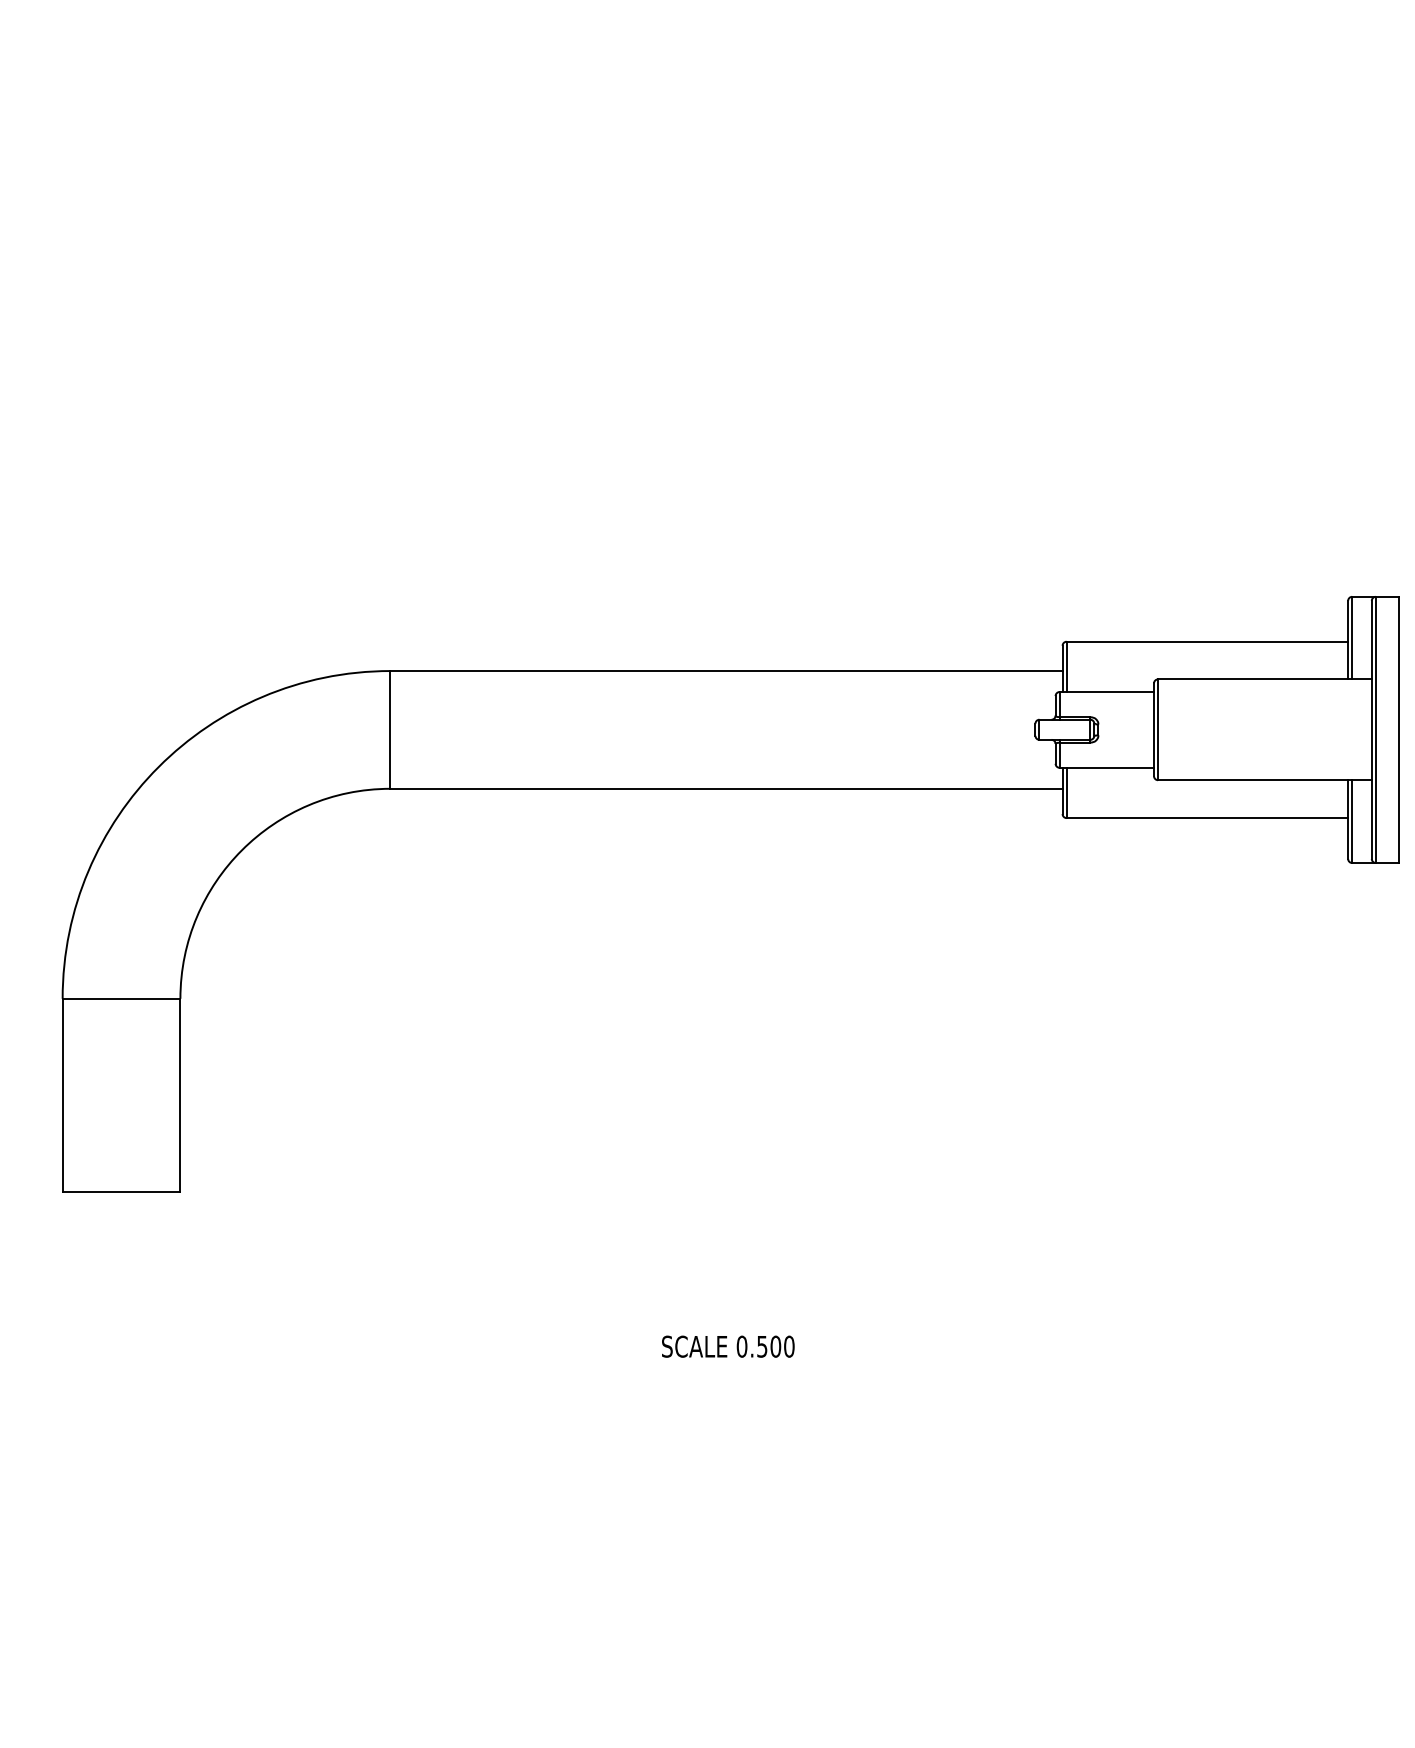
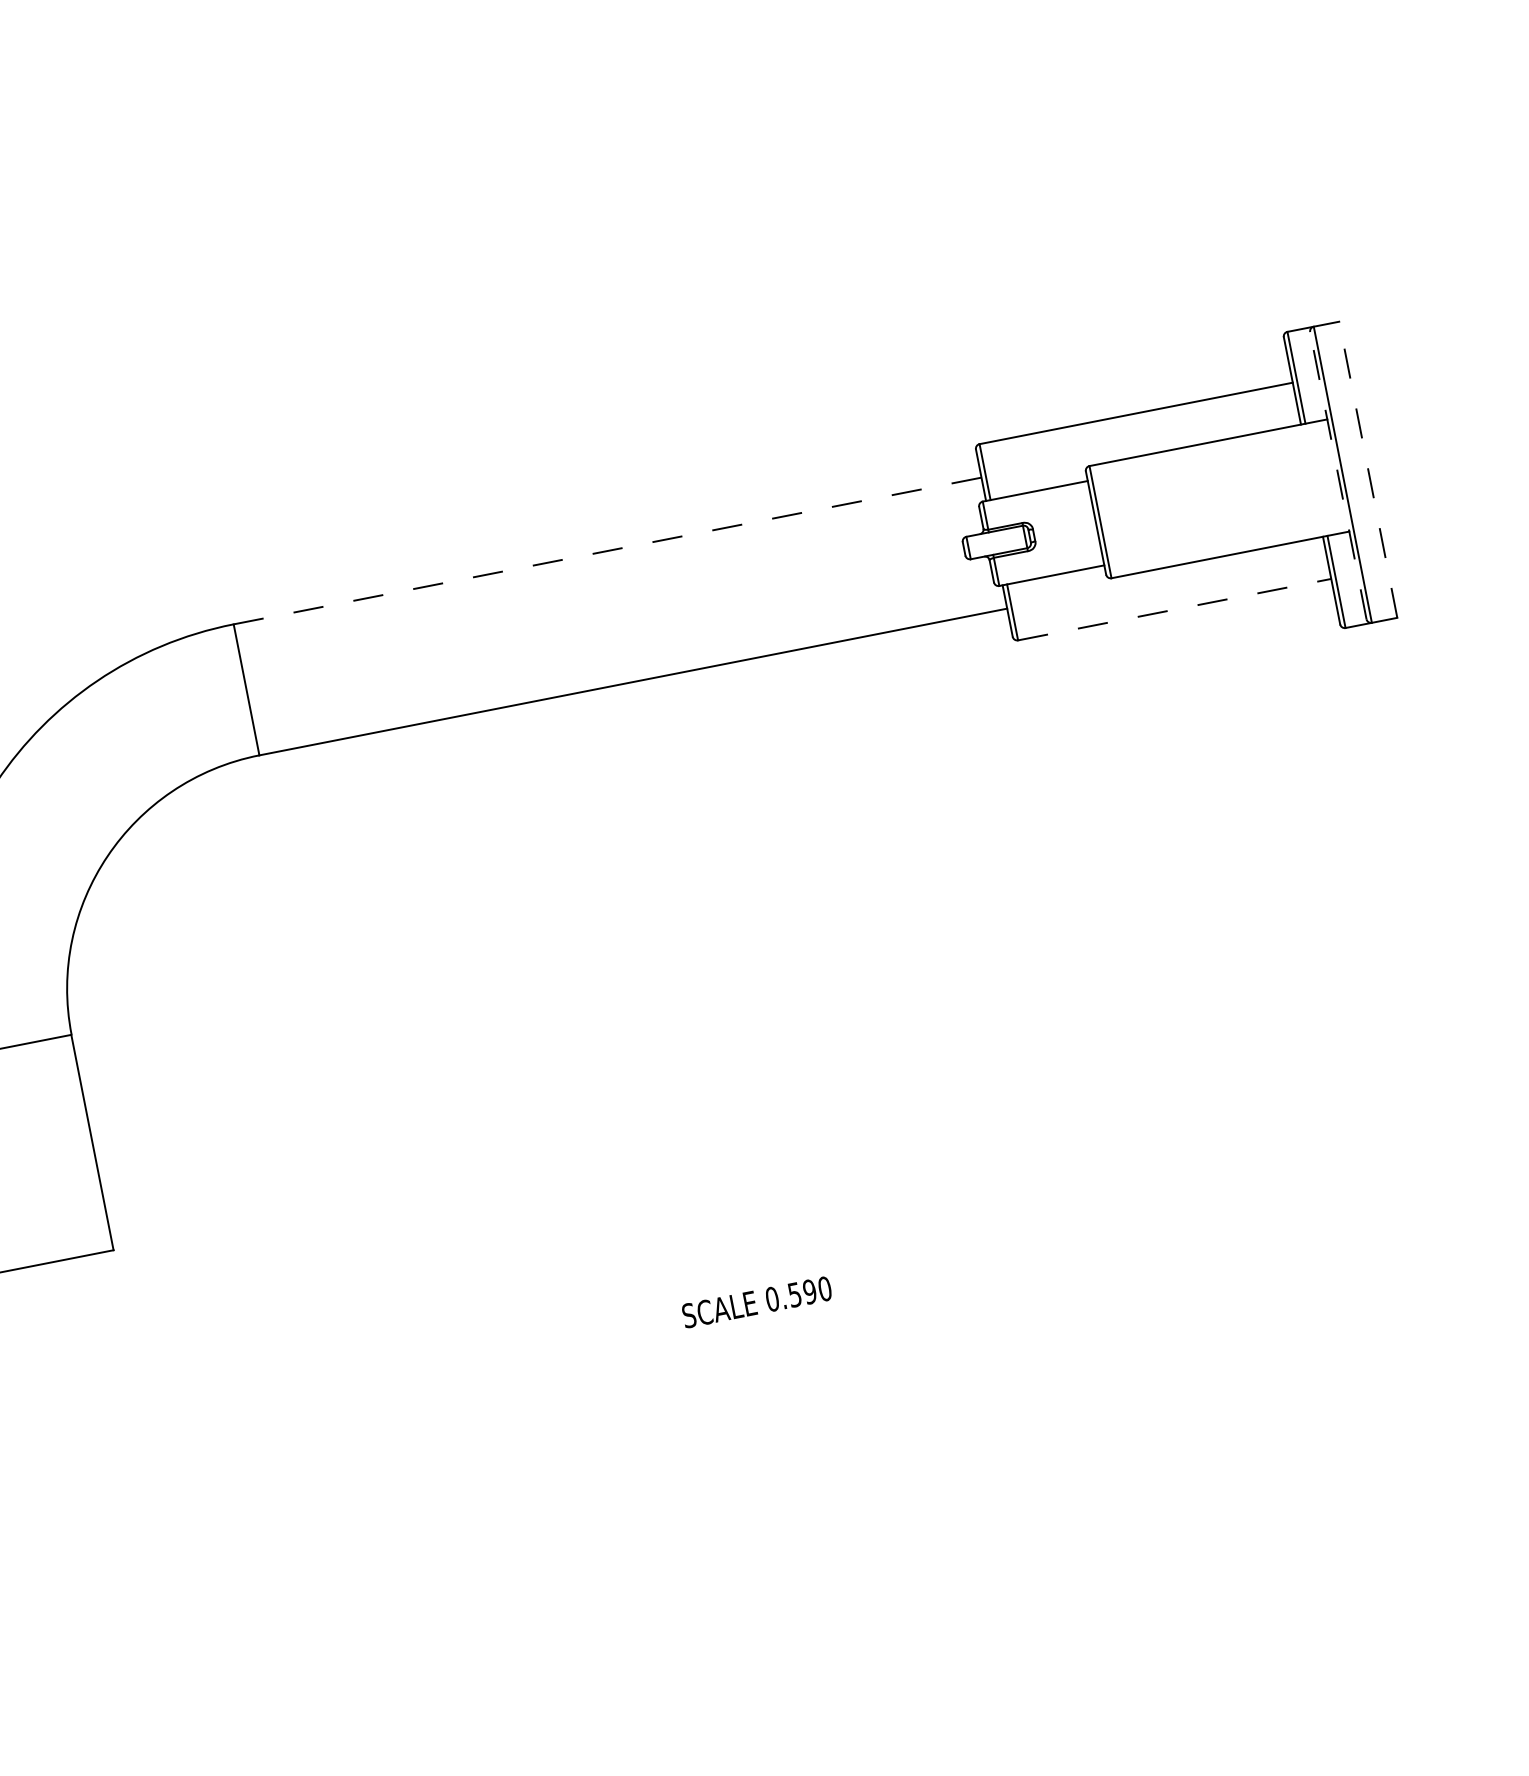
line: (727, 671) -> (608, 551), solid -> dashed
line: (1371, 729) -> (1337, 475), solid -> dashed
line: (1398, 729) -> (1367, 469), solid -> dashed
line: (1207, 818) -> (1174, 610), solid -> dashed
text: (775, 1346) -> (809, 1291), 0.500 -> 0.590

